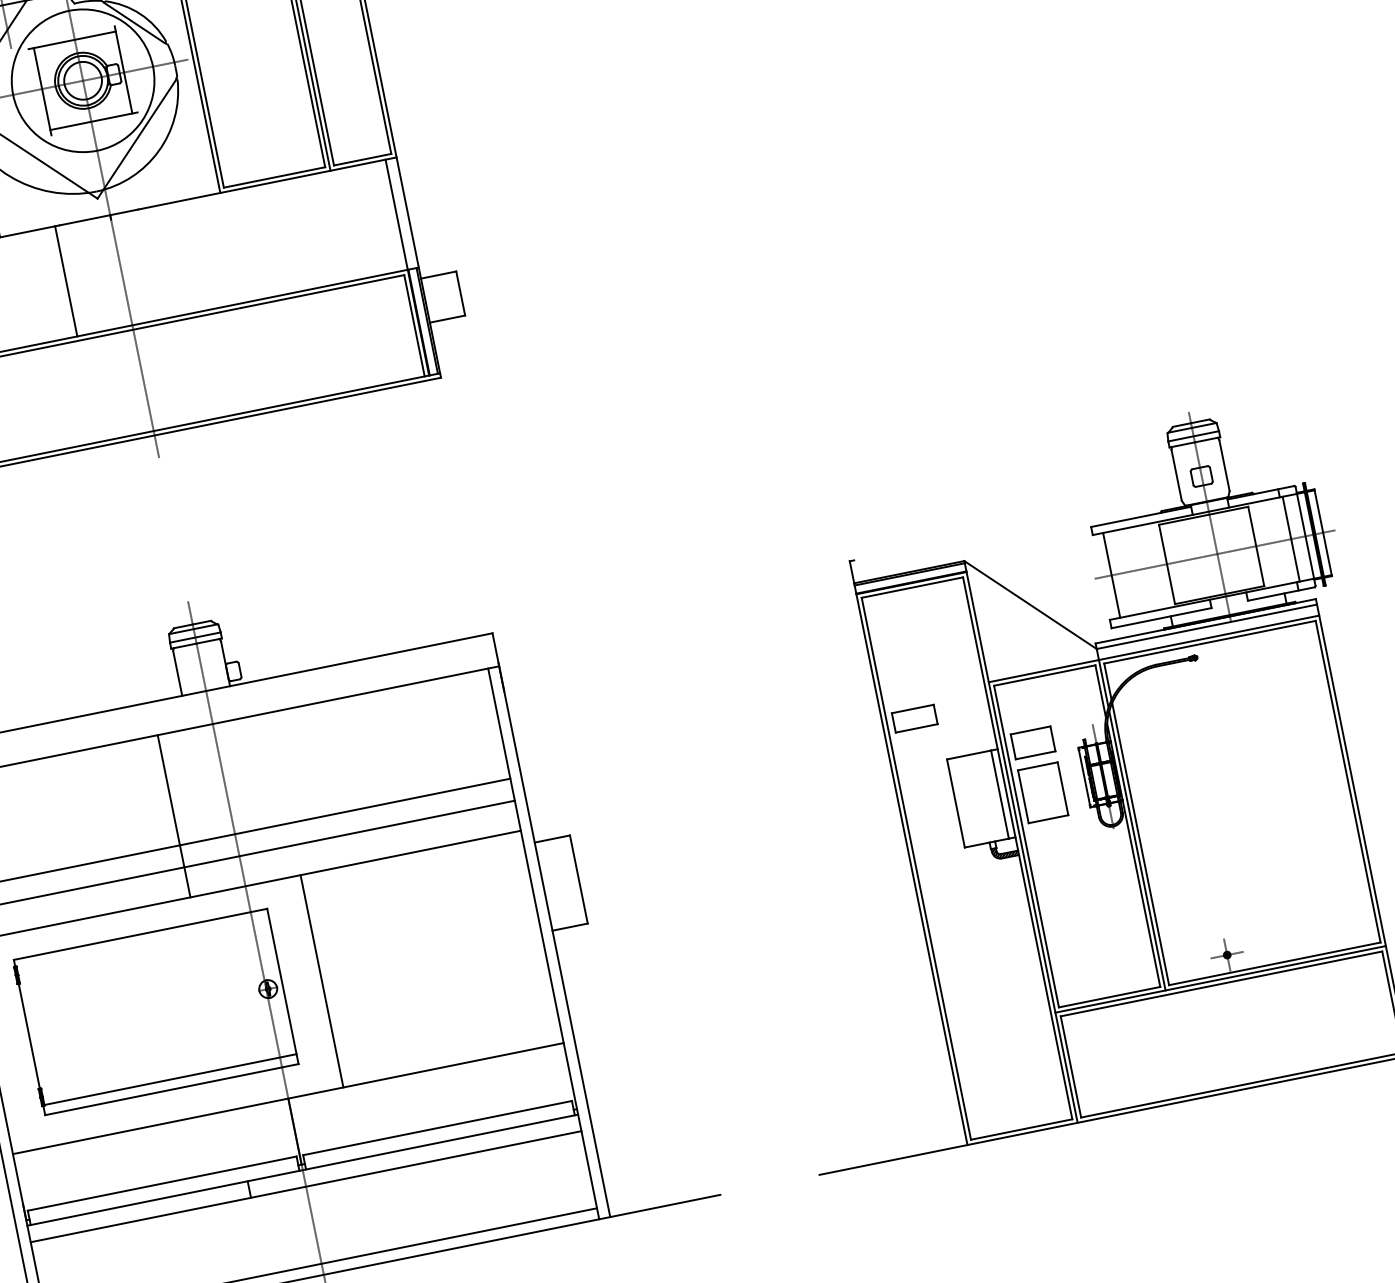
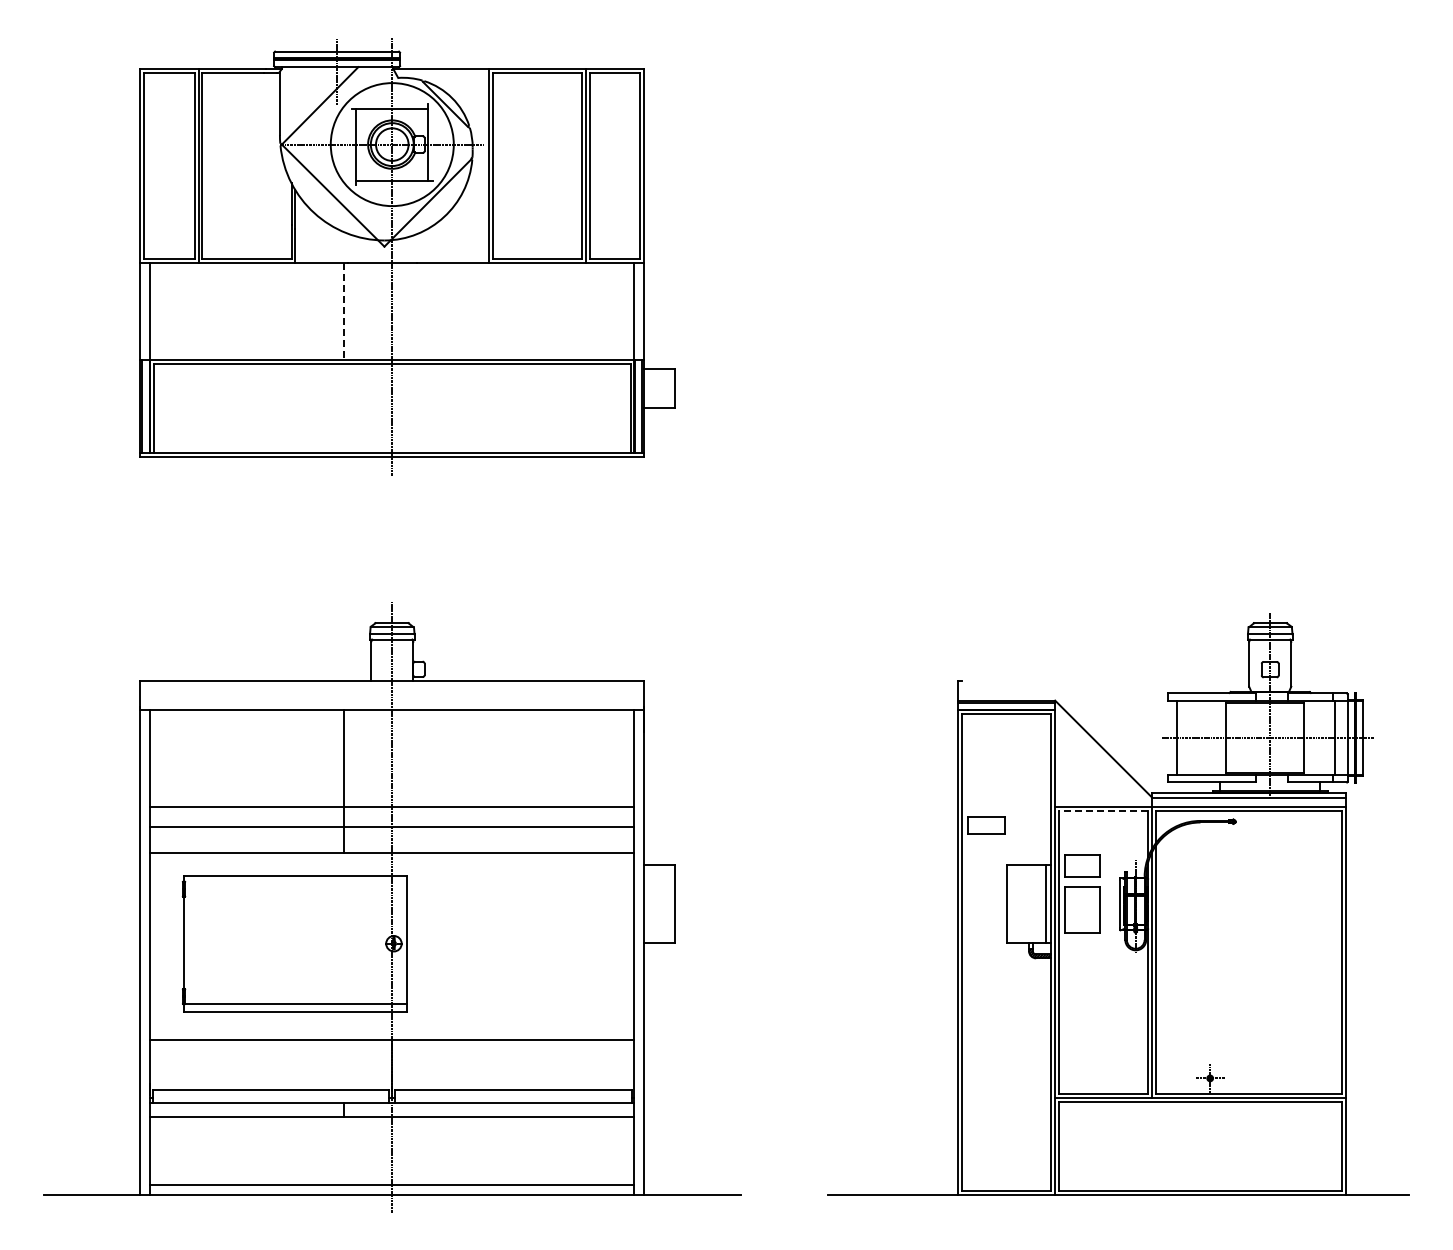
line: (65, 281) -> (343, 311), solid -> dashed
line: (1044, 676) -> (1103, 811), solid -> dashed
line: (321, 980) -> (440, 945), removed

